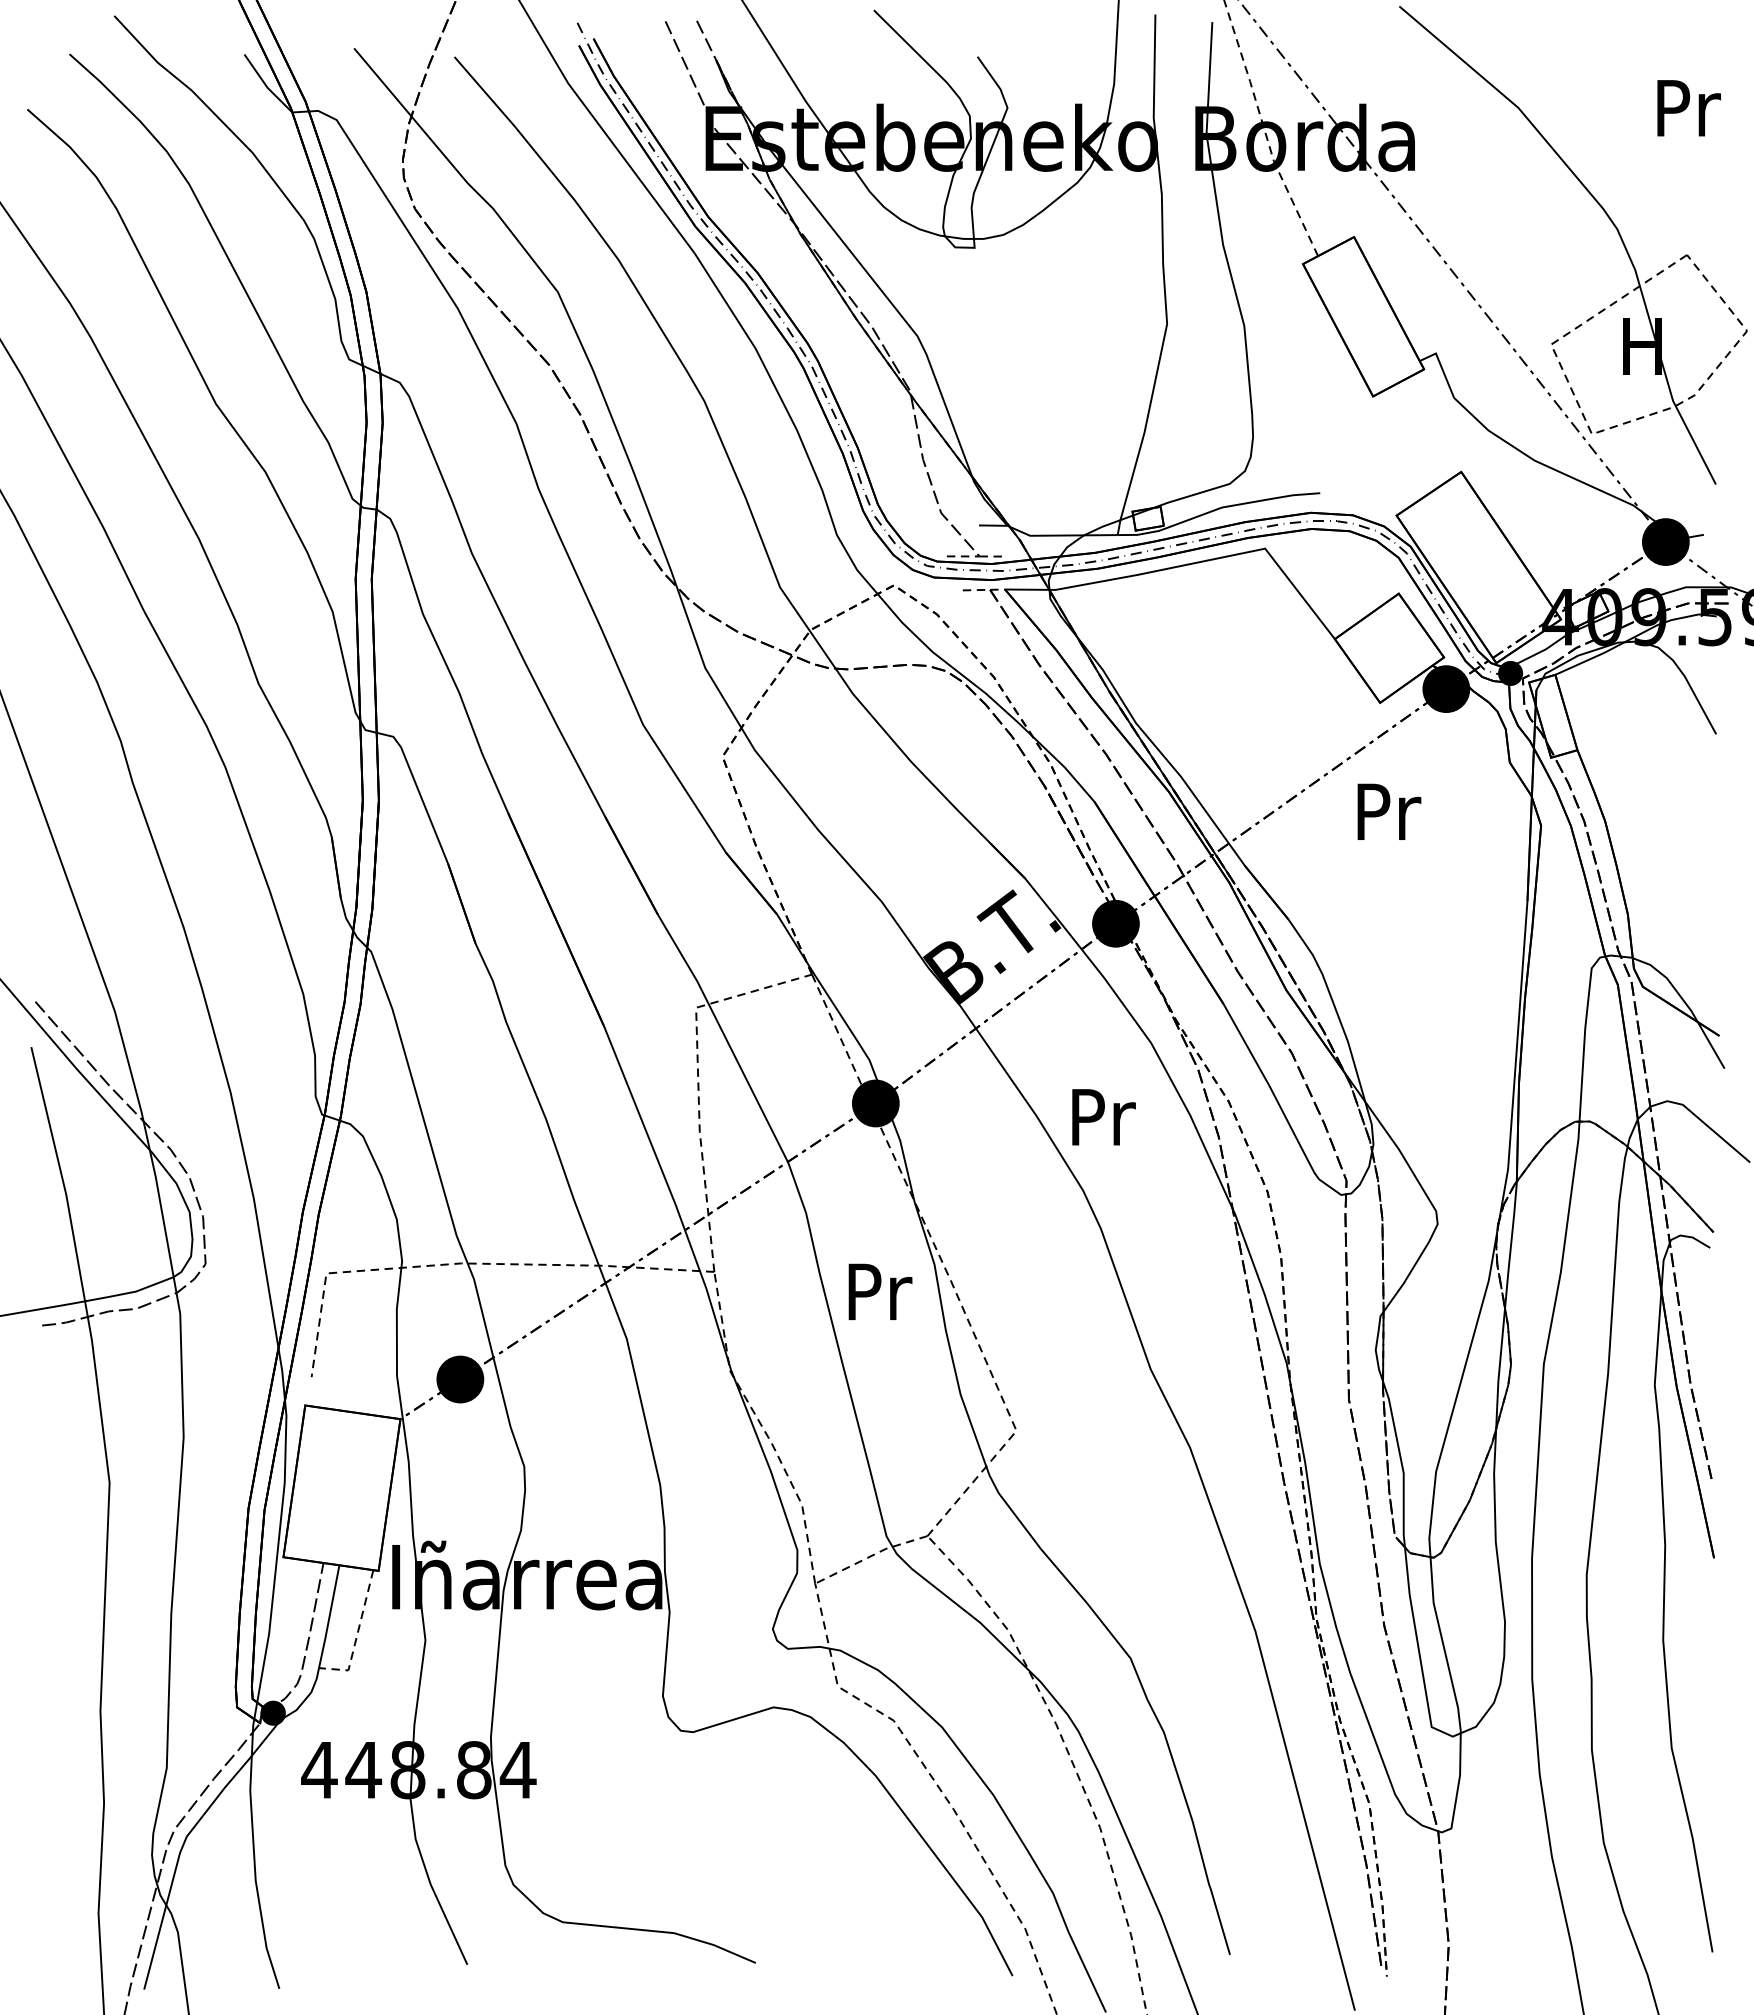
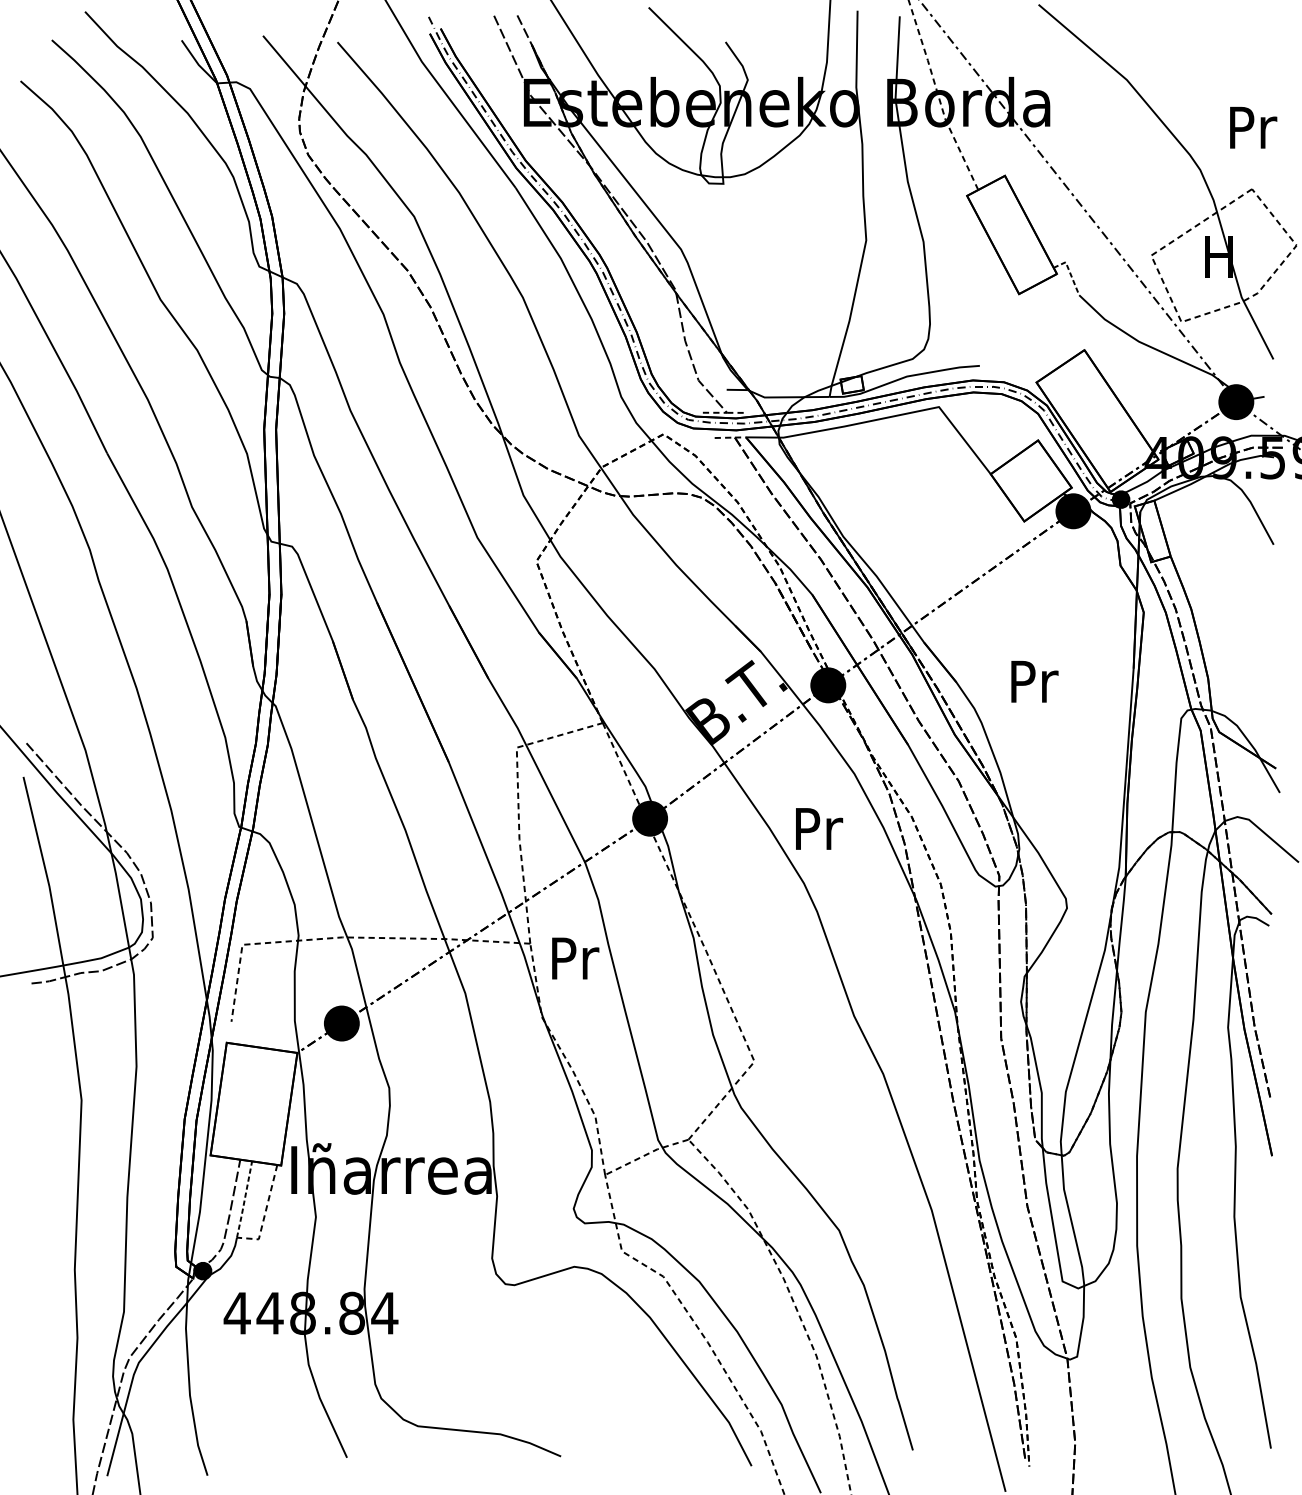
text: (1688, 108) -> (1253, 127), moved
line: (1441, 367) -> (1069, 272), solid -> dashed
text: (1389, 811) -> (1034, 681), moved
text: (880, 1291) -> (575, 958), moved
line: (329, 1617) -> (244, 1200), solid -> dashed

